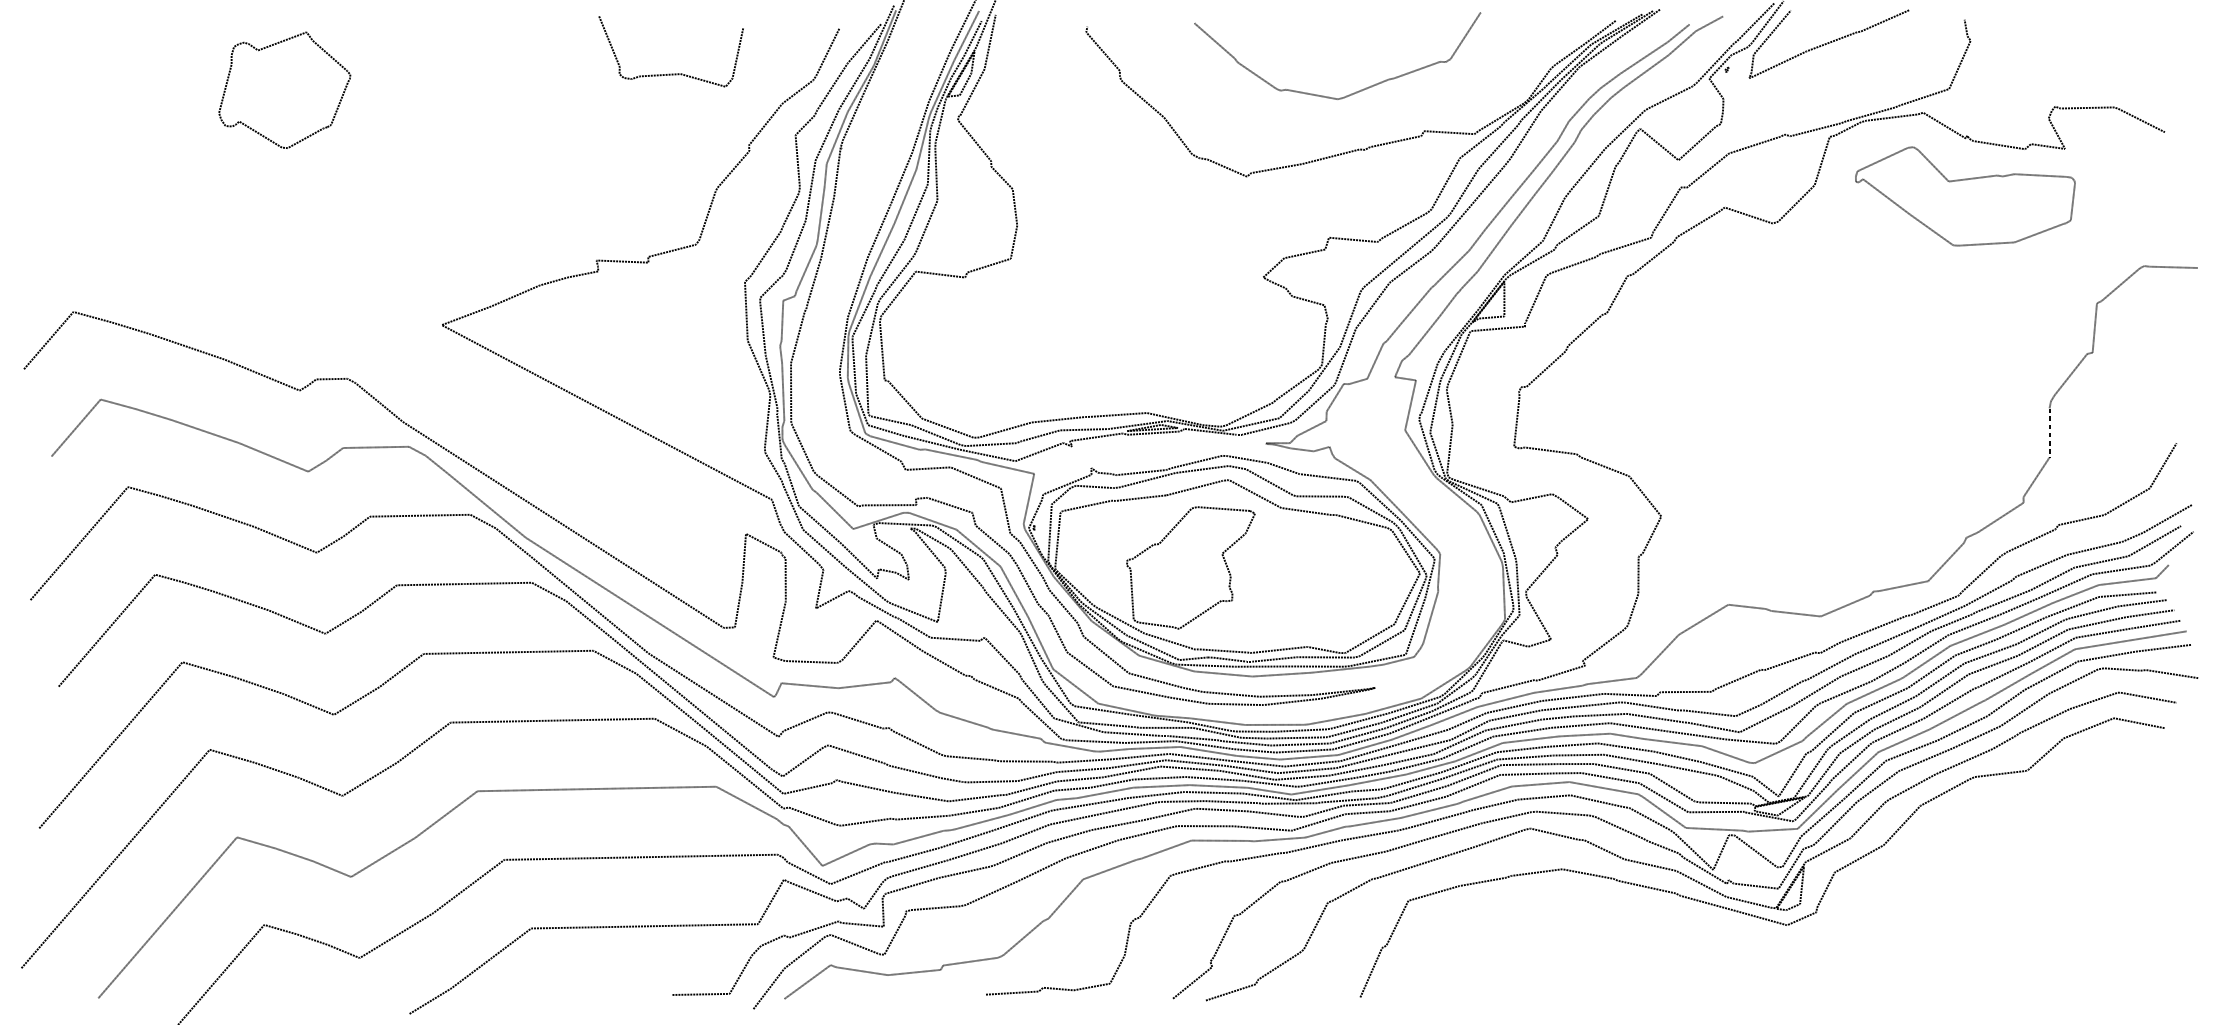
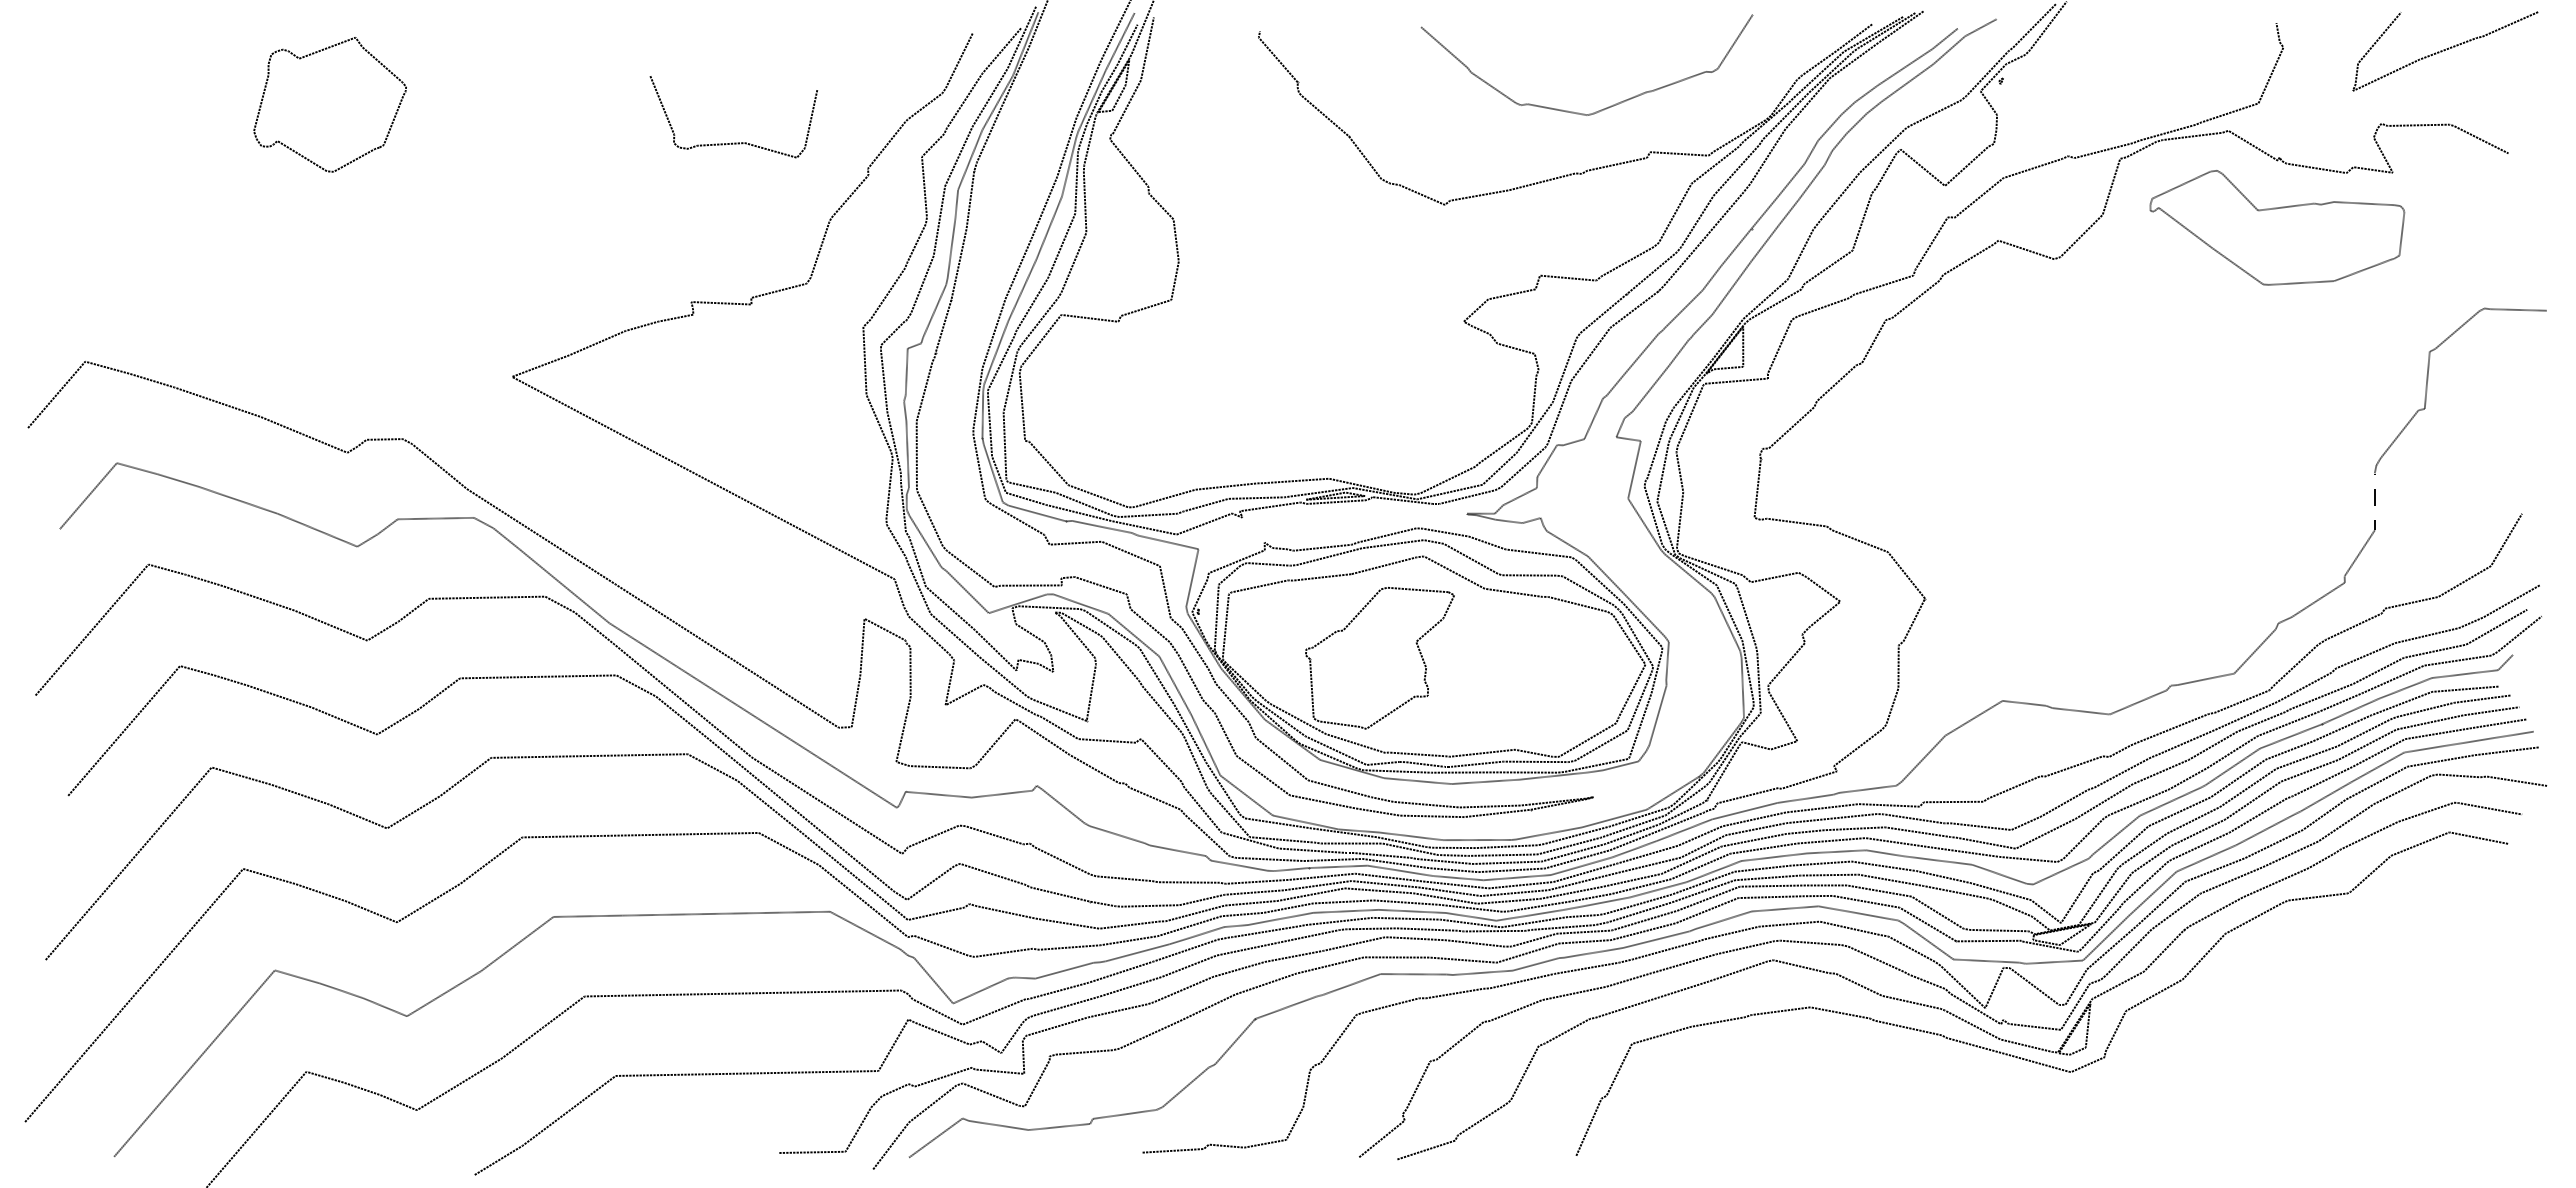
curve: (1829, 43) -> (2445, 50), moved
curve: (670, 73) -> (732, 142), moved
curve: (1351, 93) -> (1603, 108), moved

